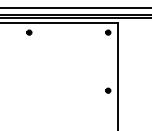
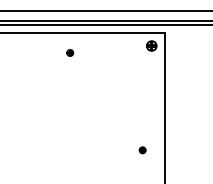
part: (29, 32) -> (70, 52), moved
part: (108, 32) -> (151, 45), size x1.6
part: (108, 90) -> (142, 150), moved

